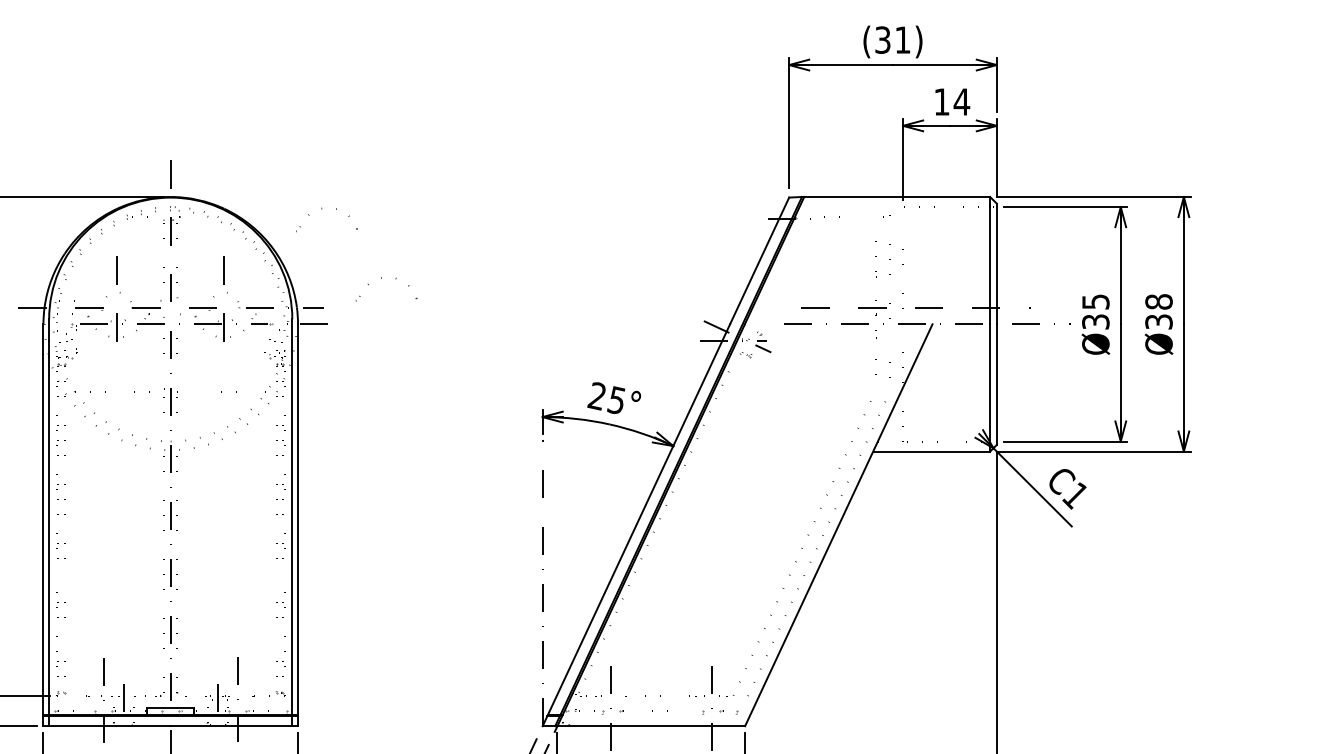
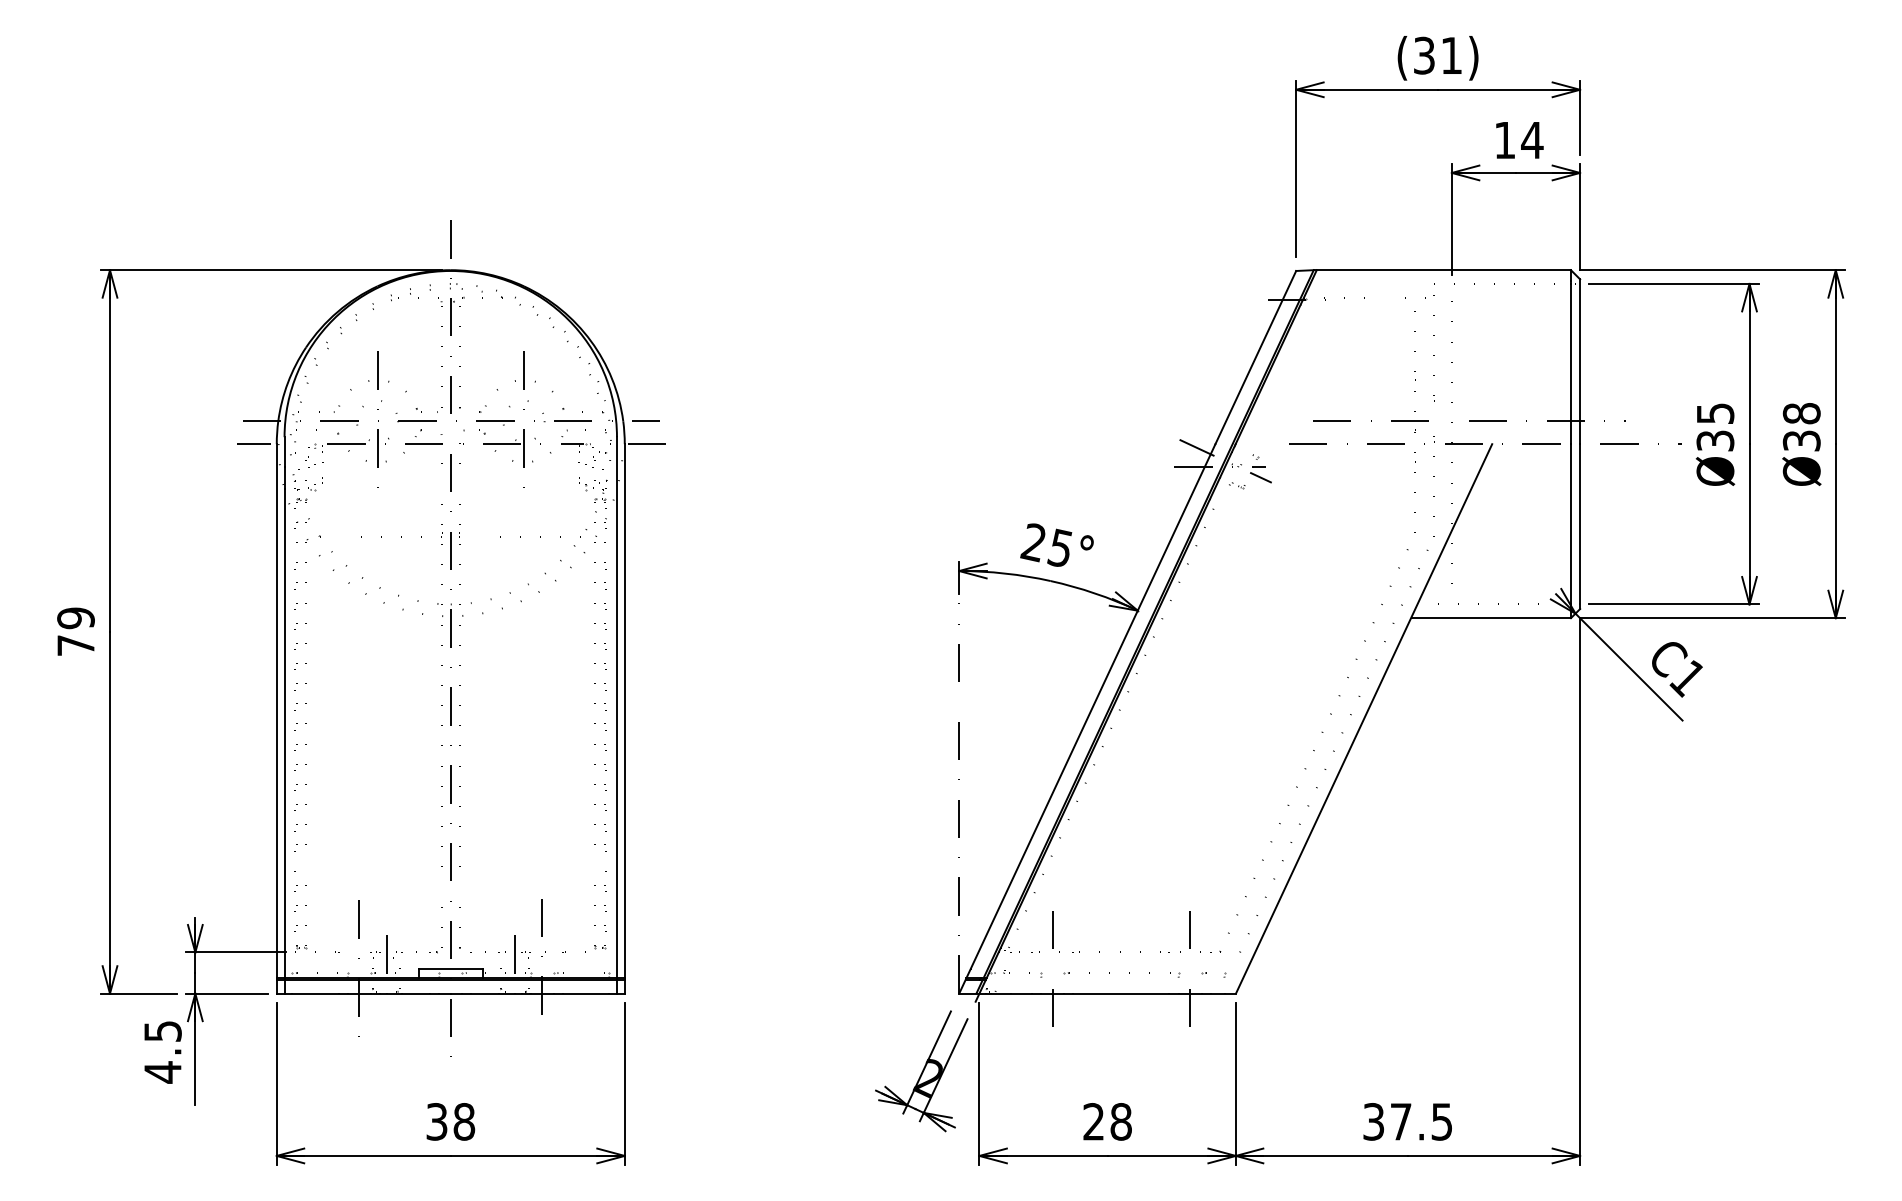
part: (321, 208) -> (515, 381), moved
part: (381, 278) -> (369, 381), moved
line: (26, 324) -> (253, 444), added

